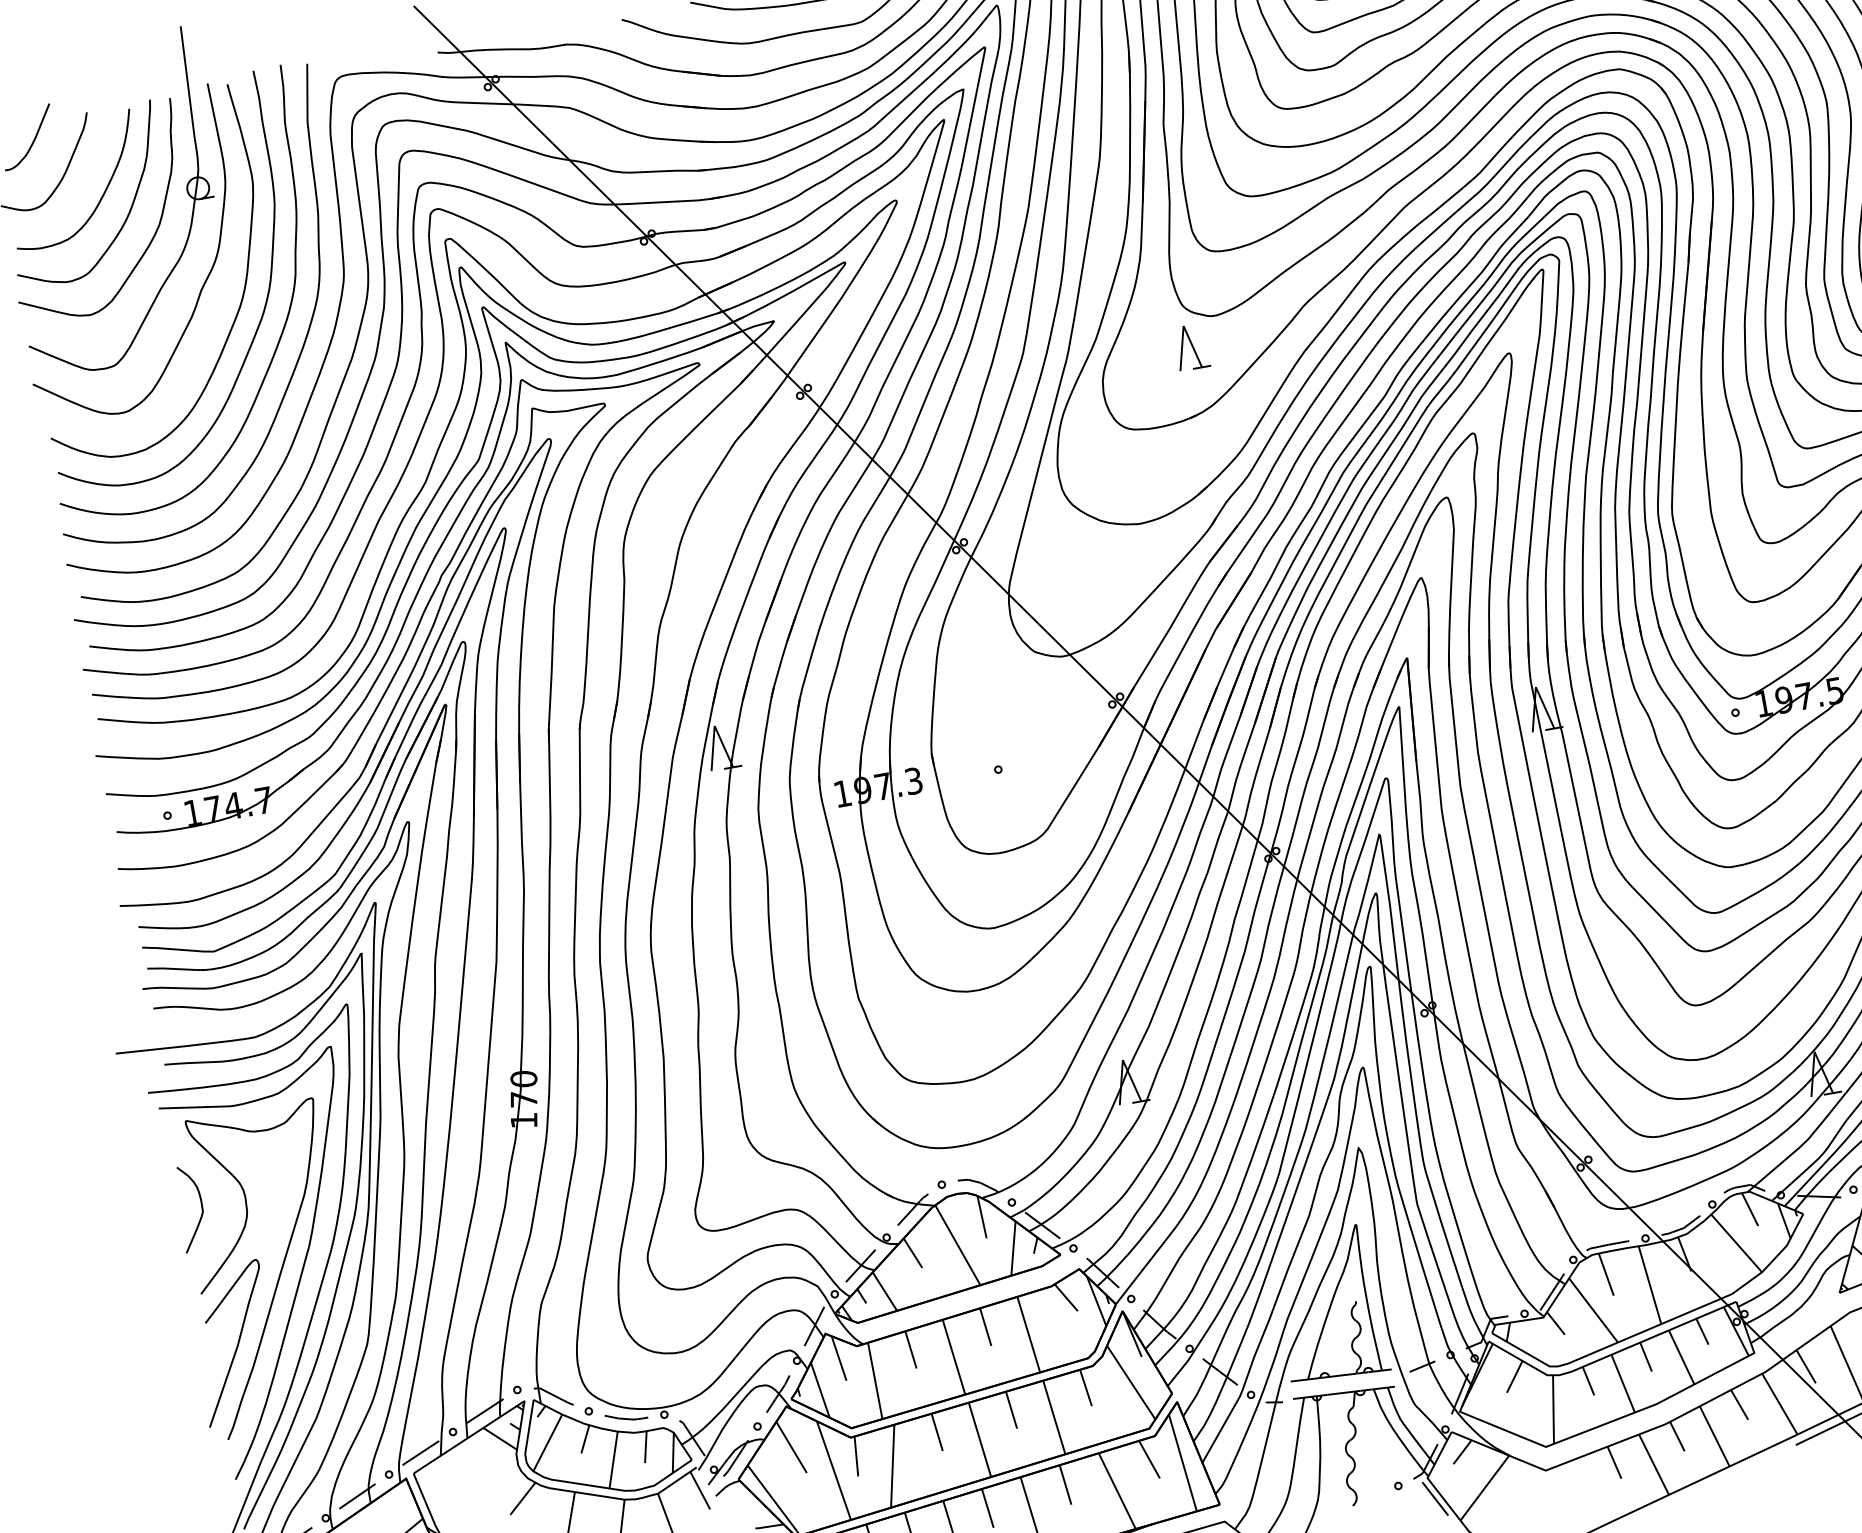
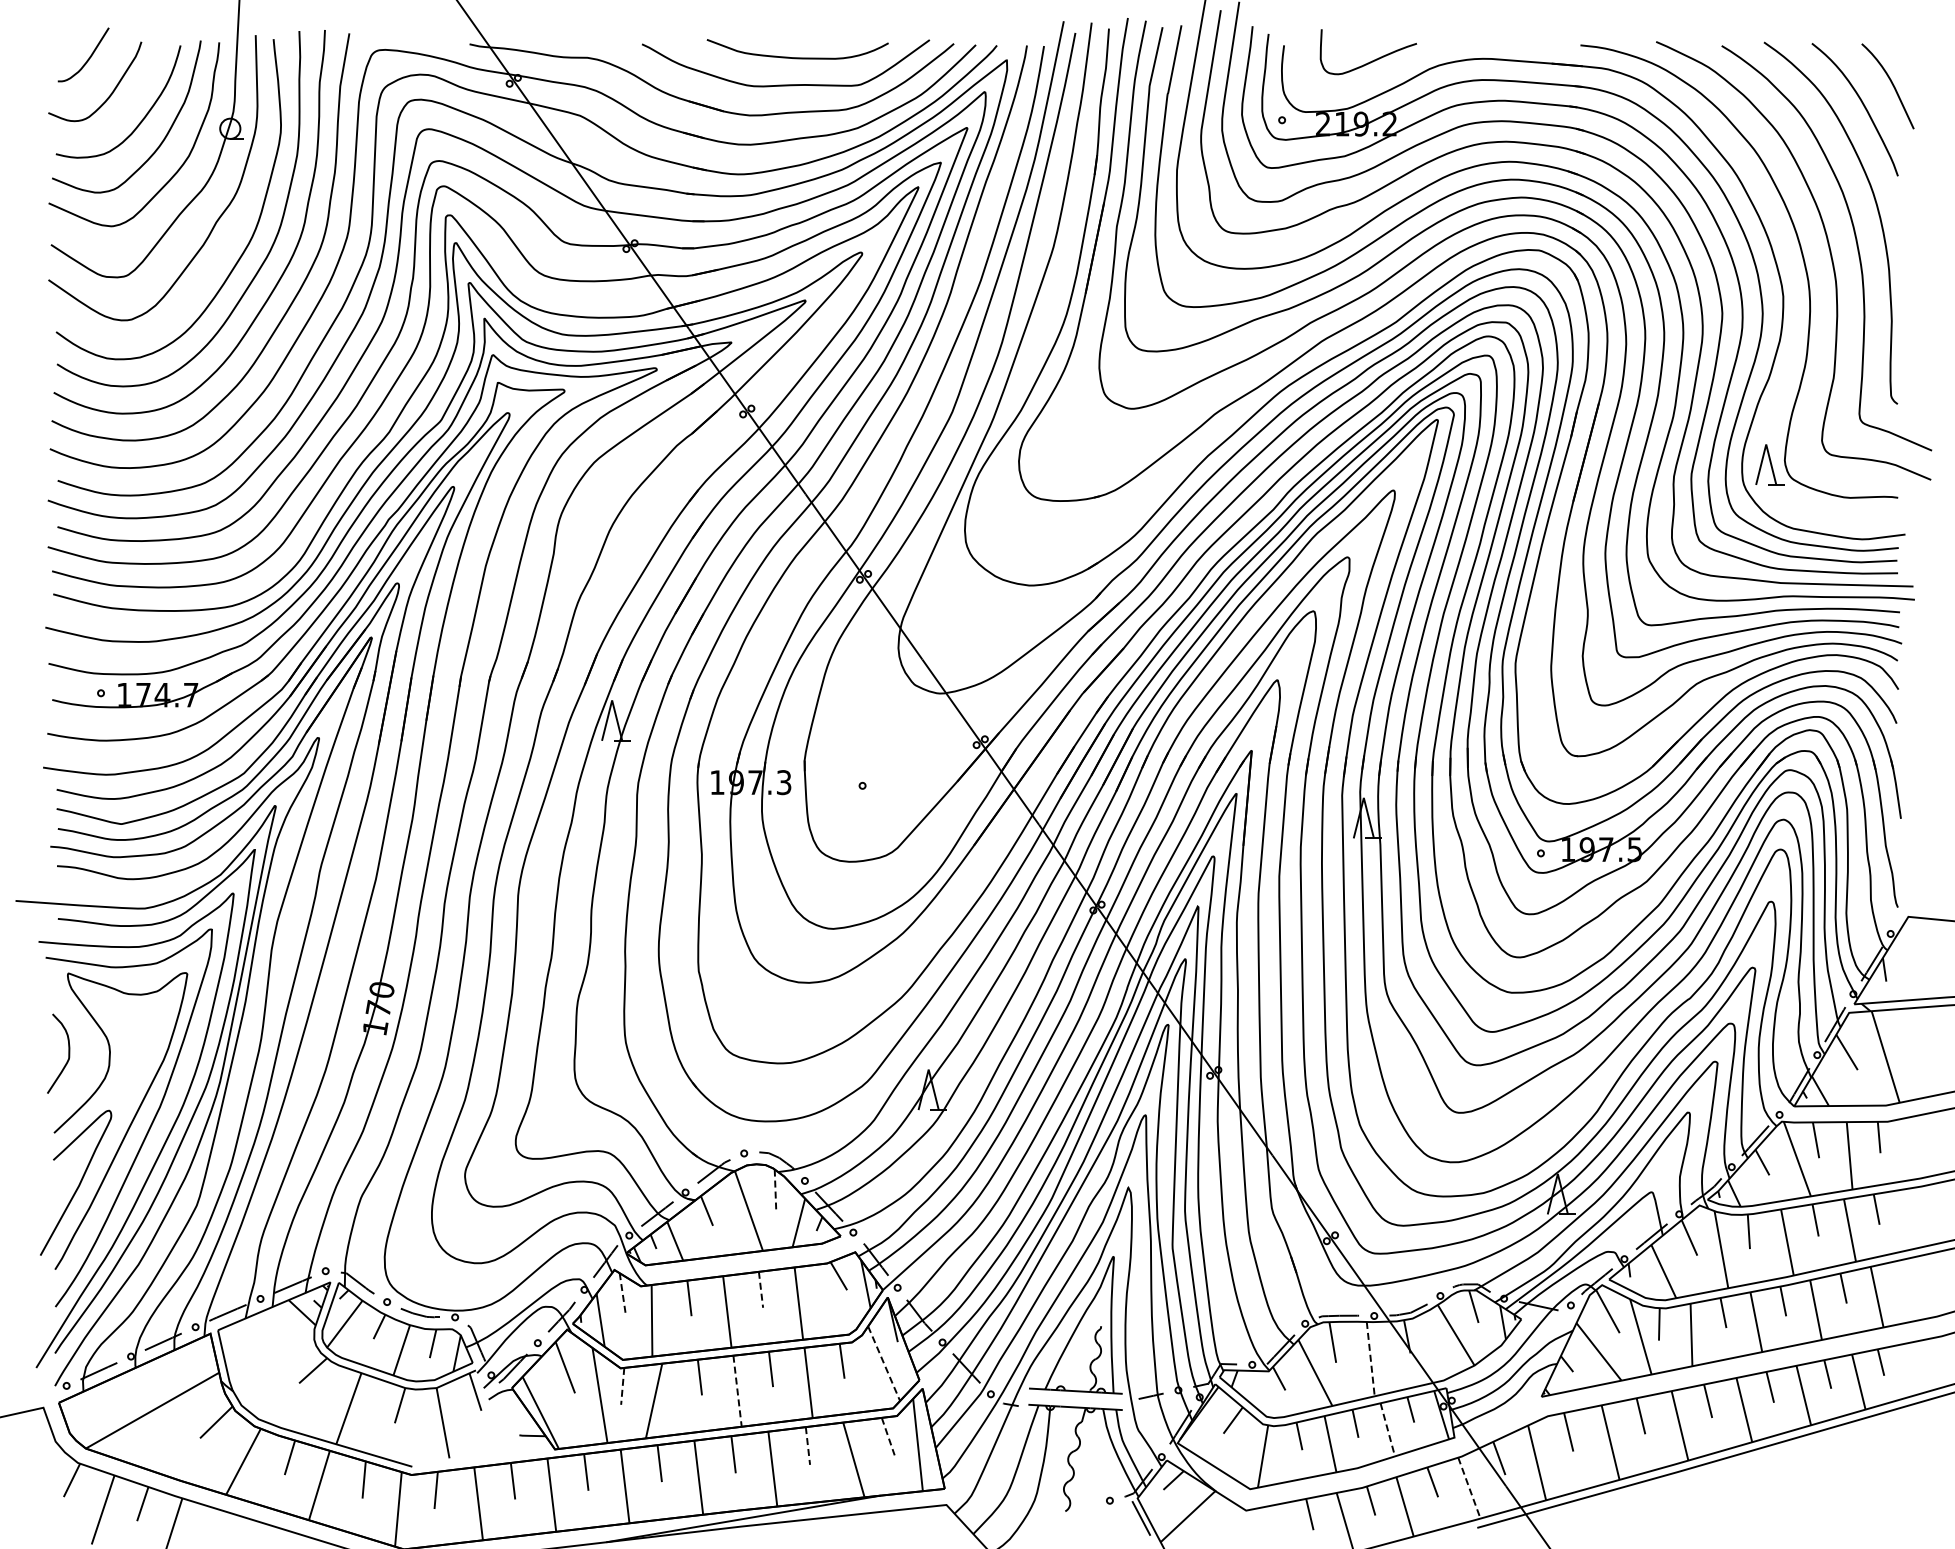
part: (1190, 347) -> (1105, 433), removed
line: (982, 1217) -> (775, 1189), solid -> dashed
line: (1649, 1285) -> (1370, 1359), solid -> dashed
line: (986, 1327) -> (761, 1290), solid -> dashed
line: (1681, 1357) -> (1387, 1429), solid -> dashed
line: (838, 1358) -> (622, 1294), solid -> dashed
line: (1131, 1382) -> (884, 1363), solid -> dashed
line: (1780, 1404) -> (1469, 1488), solid -> dashed
line: (979, 1440) -> (737, 1391), solid -> dashed
line: (856, 1456) -> (622, 1386), solid -> dashed
line: (1149, 1459) -> (888, 1436), solid -> dashed
line: (1065, 1485) -> (807, 1446), solid -> dashed

